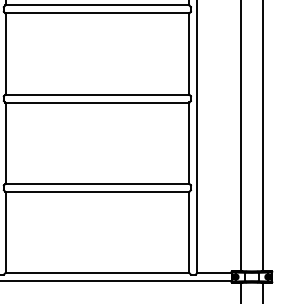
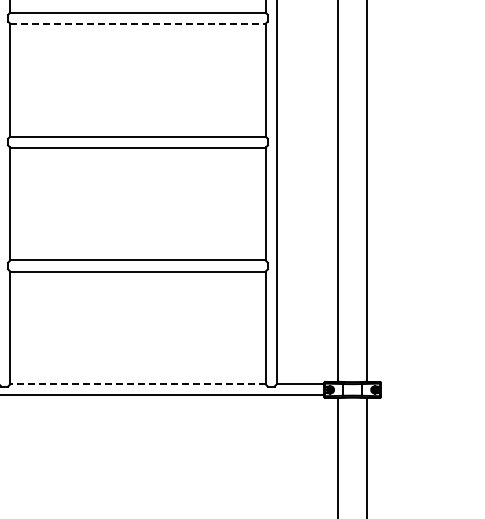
line: (97, 13) -> (137, 23), solid -> dashed
line: (97, 273) -> (137, 384), solid -> dashed

